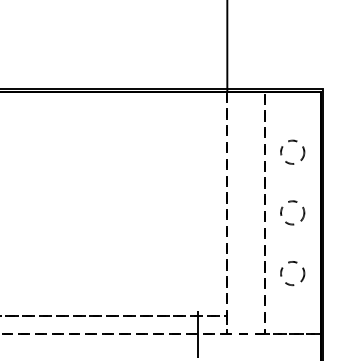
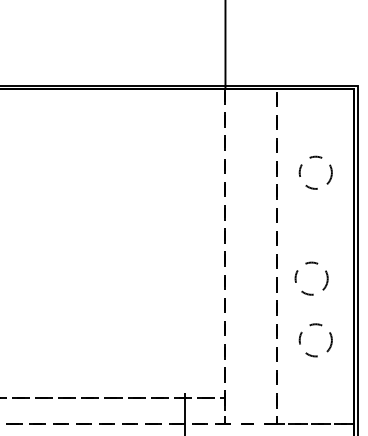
circle: (292, 212) -> (311, 278), moved

